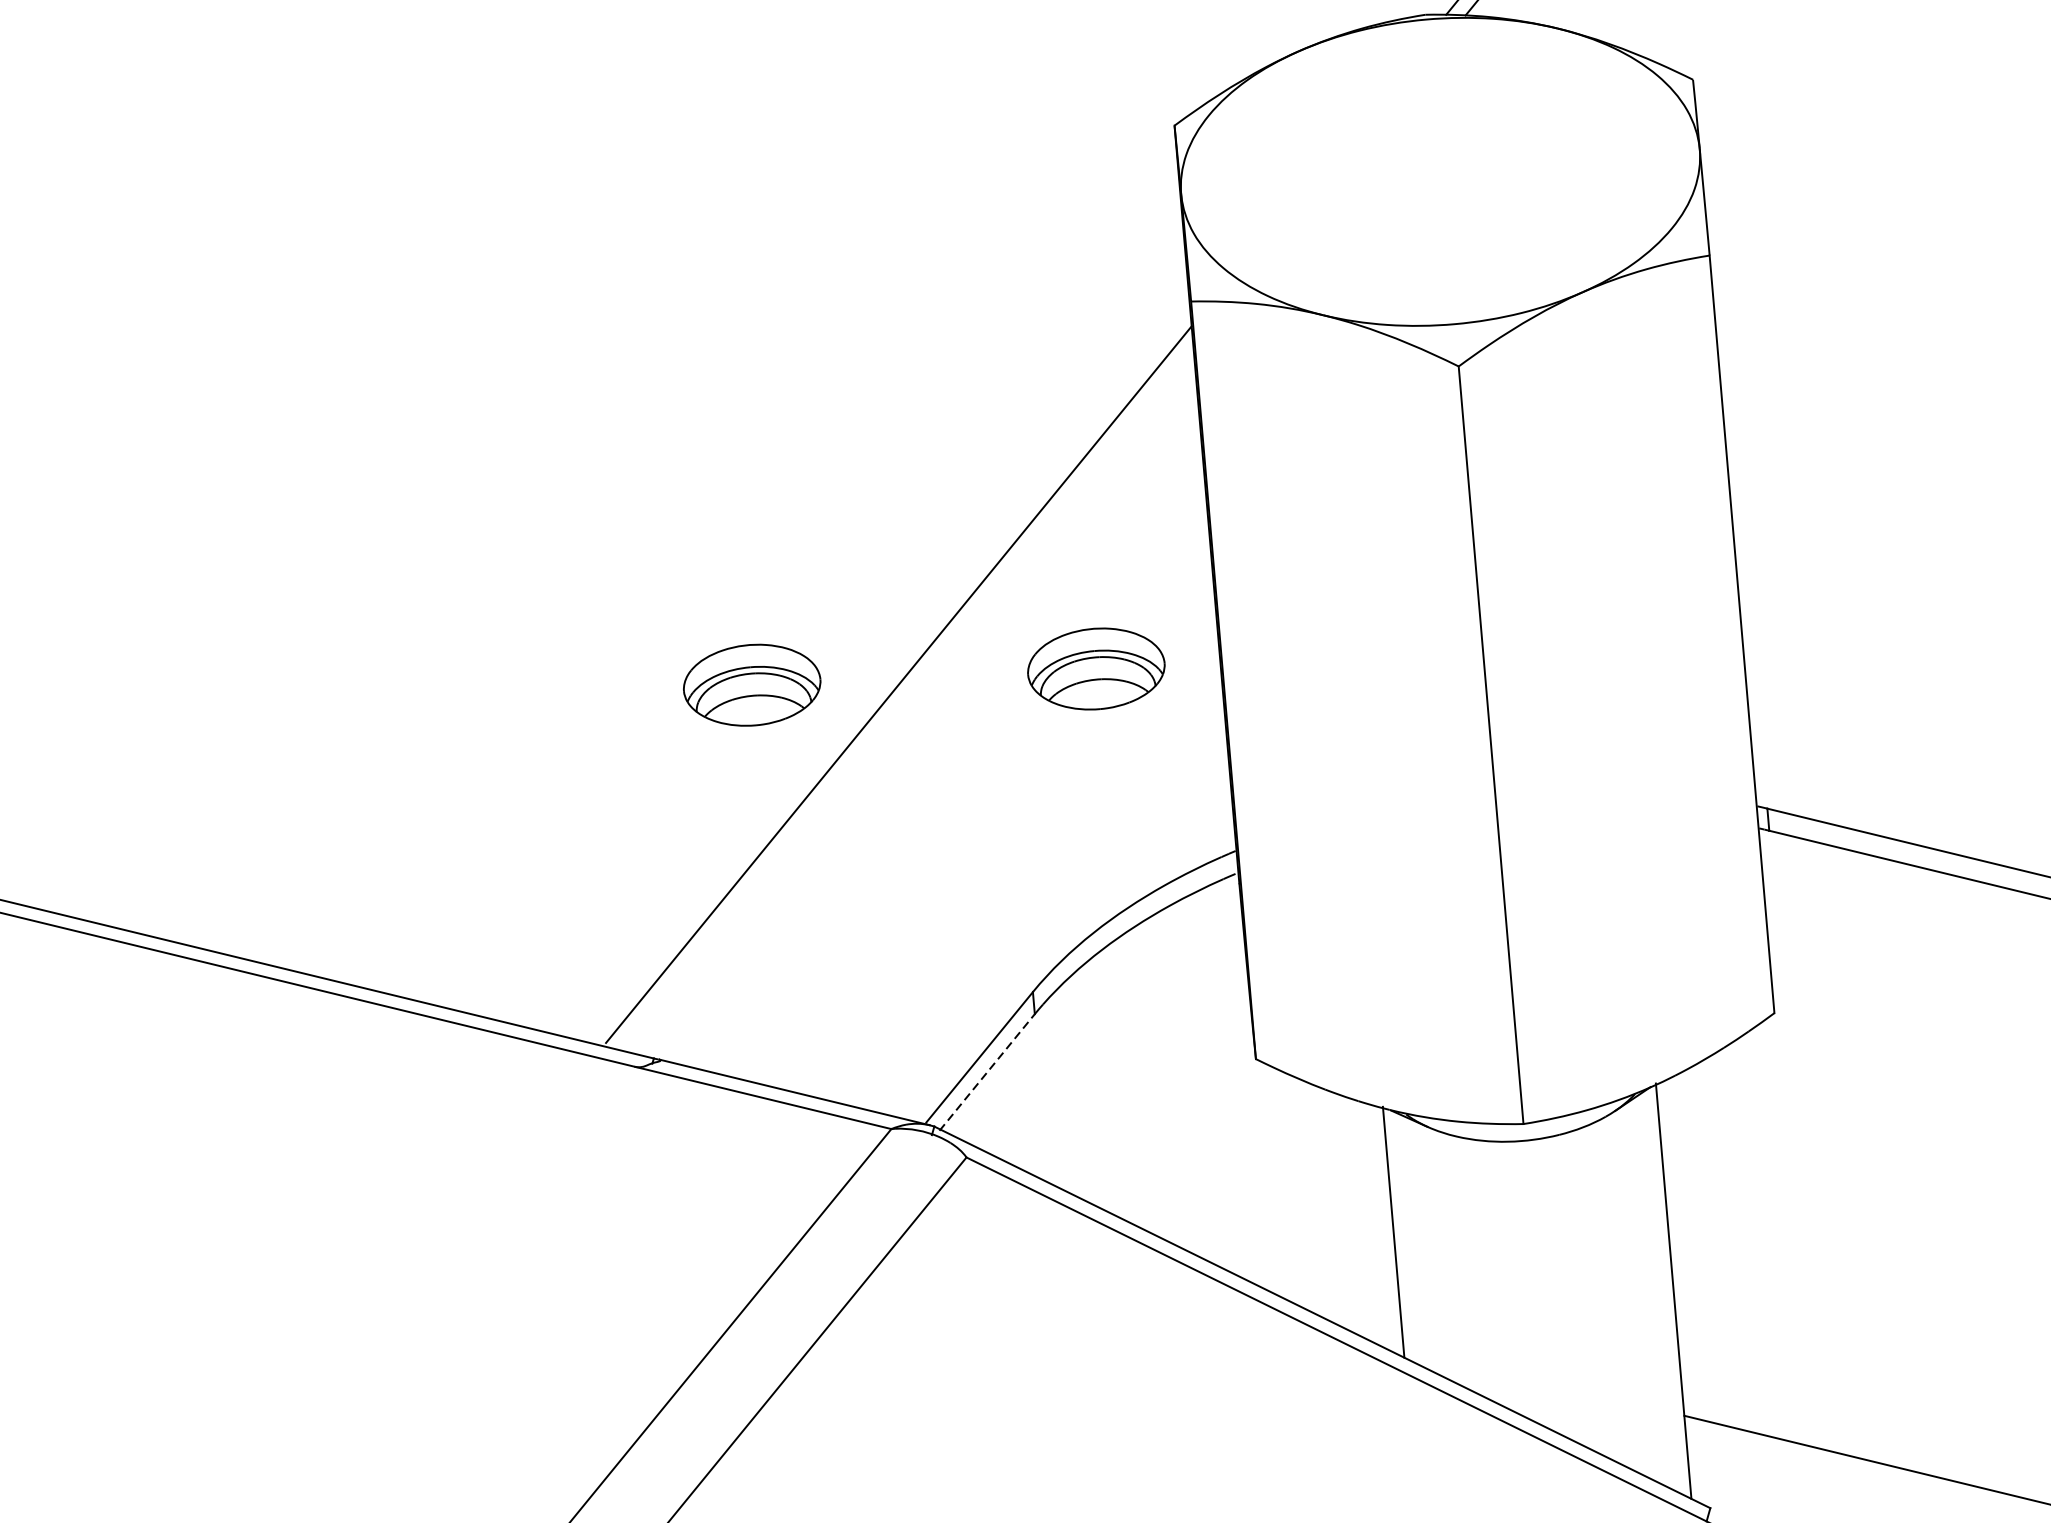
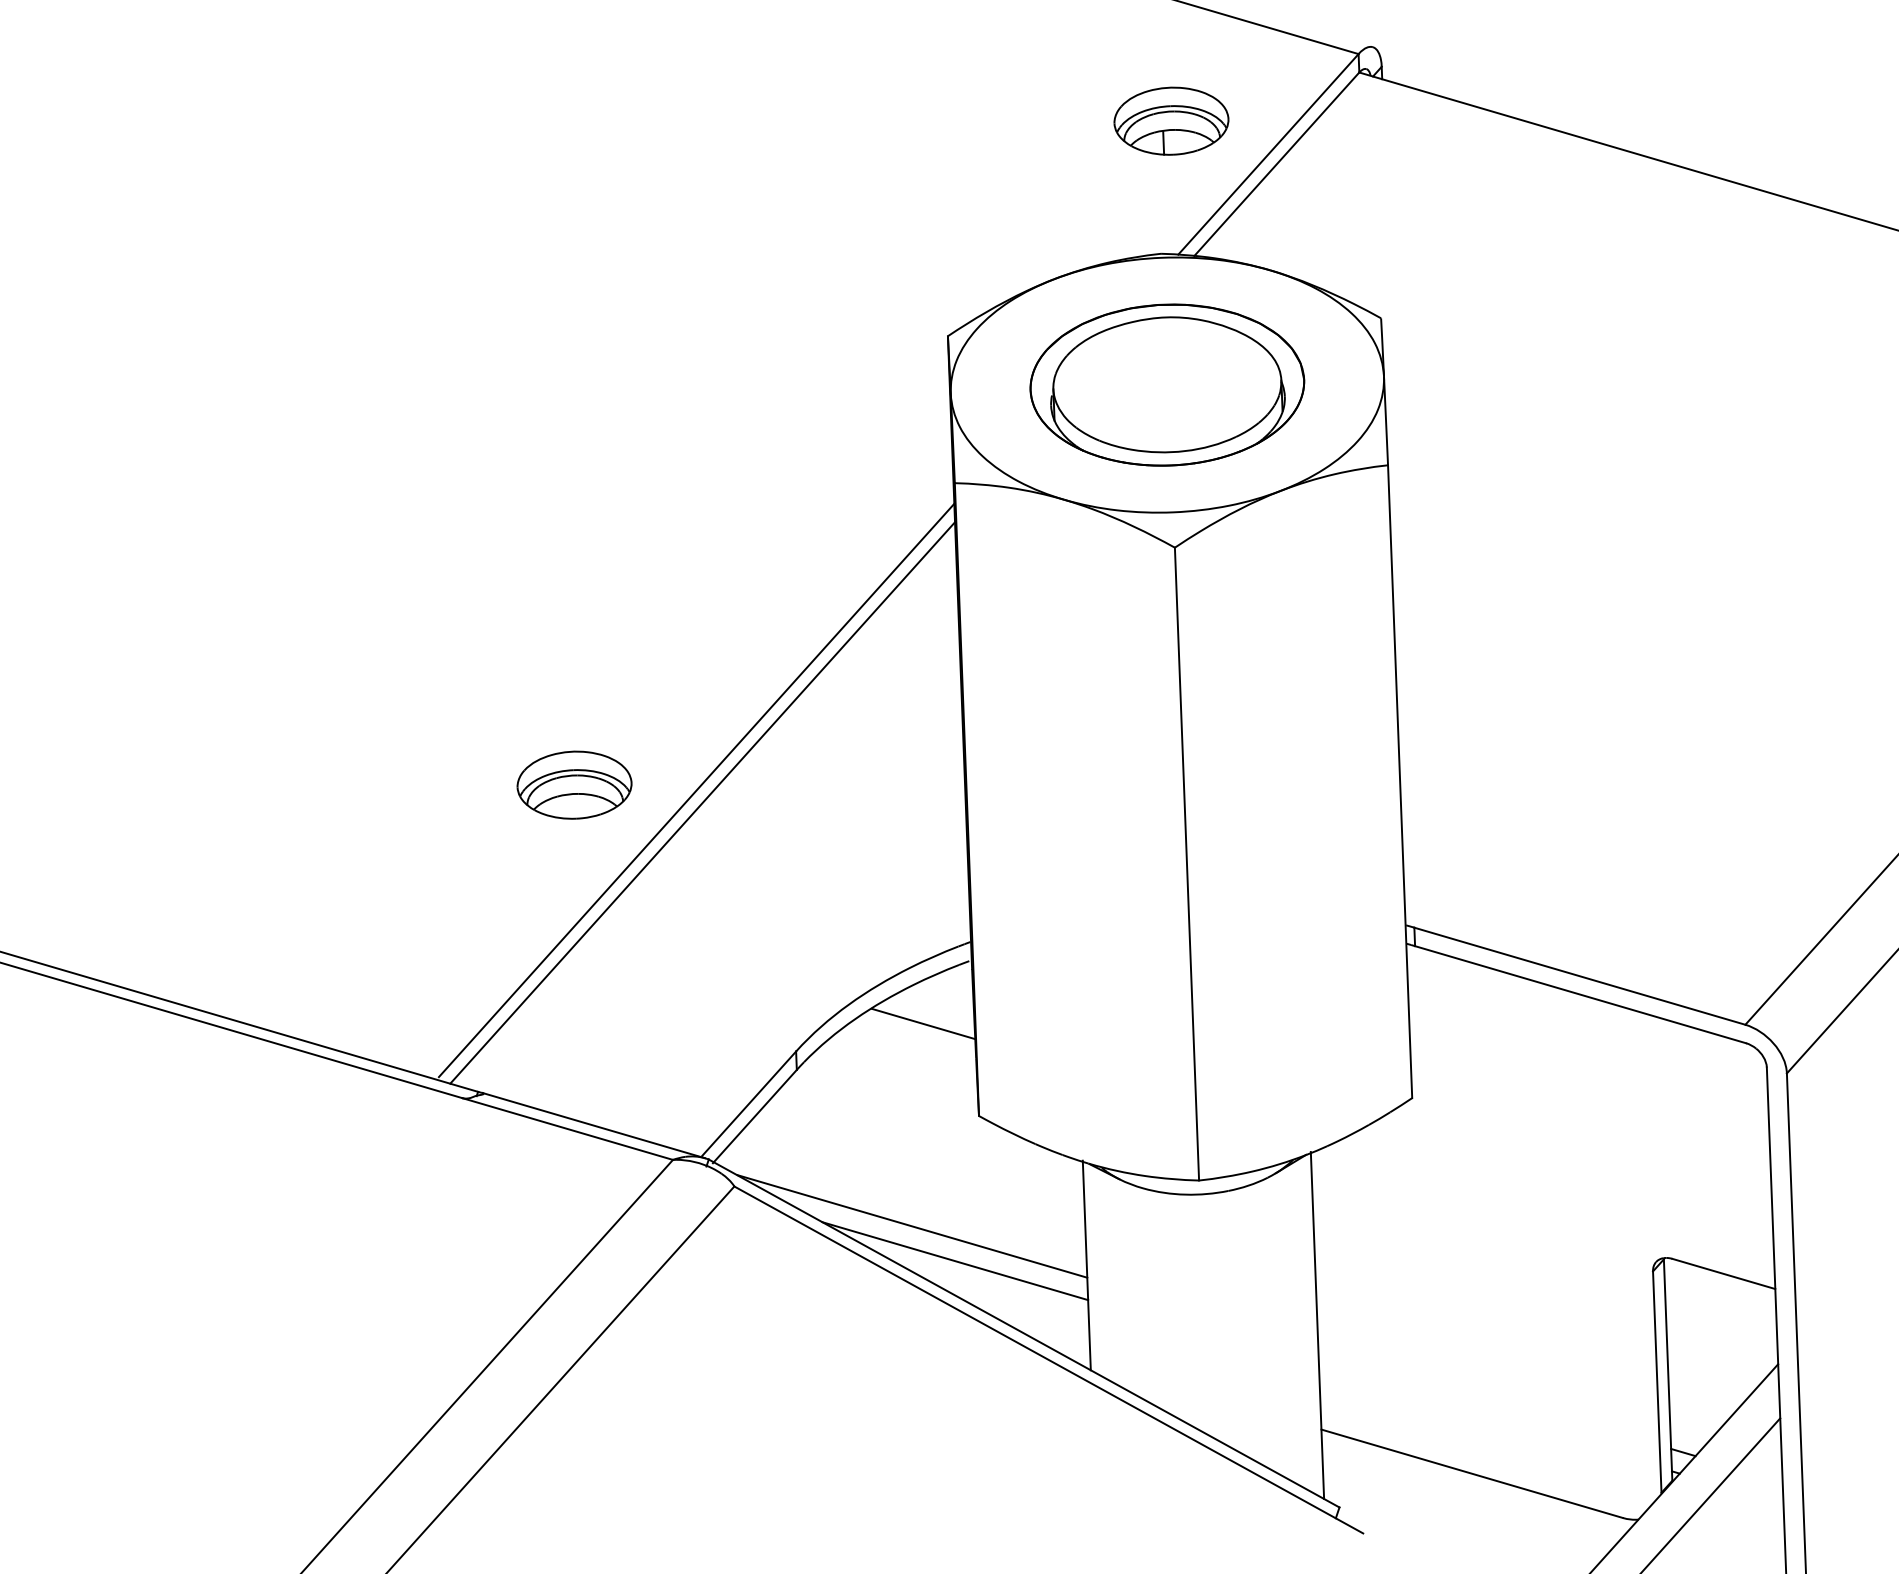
part: (1440, 171) -> (1167, 384), added
part: (1096, 668) -> (861, 784), removed
line: (906, 698) -> (702, 802), added
line: (1184, 951) -> (923, 1023), added
line: (986, 1072) -> (754, 1116), dashed -> solid
line: (1182, 1195) -> (912, 1226), added
line: (1235, 1234) -> (955, 1261), added

